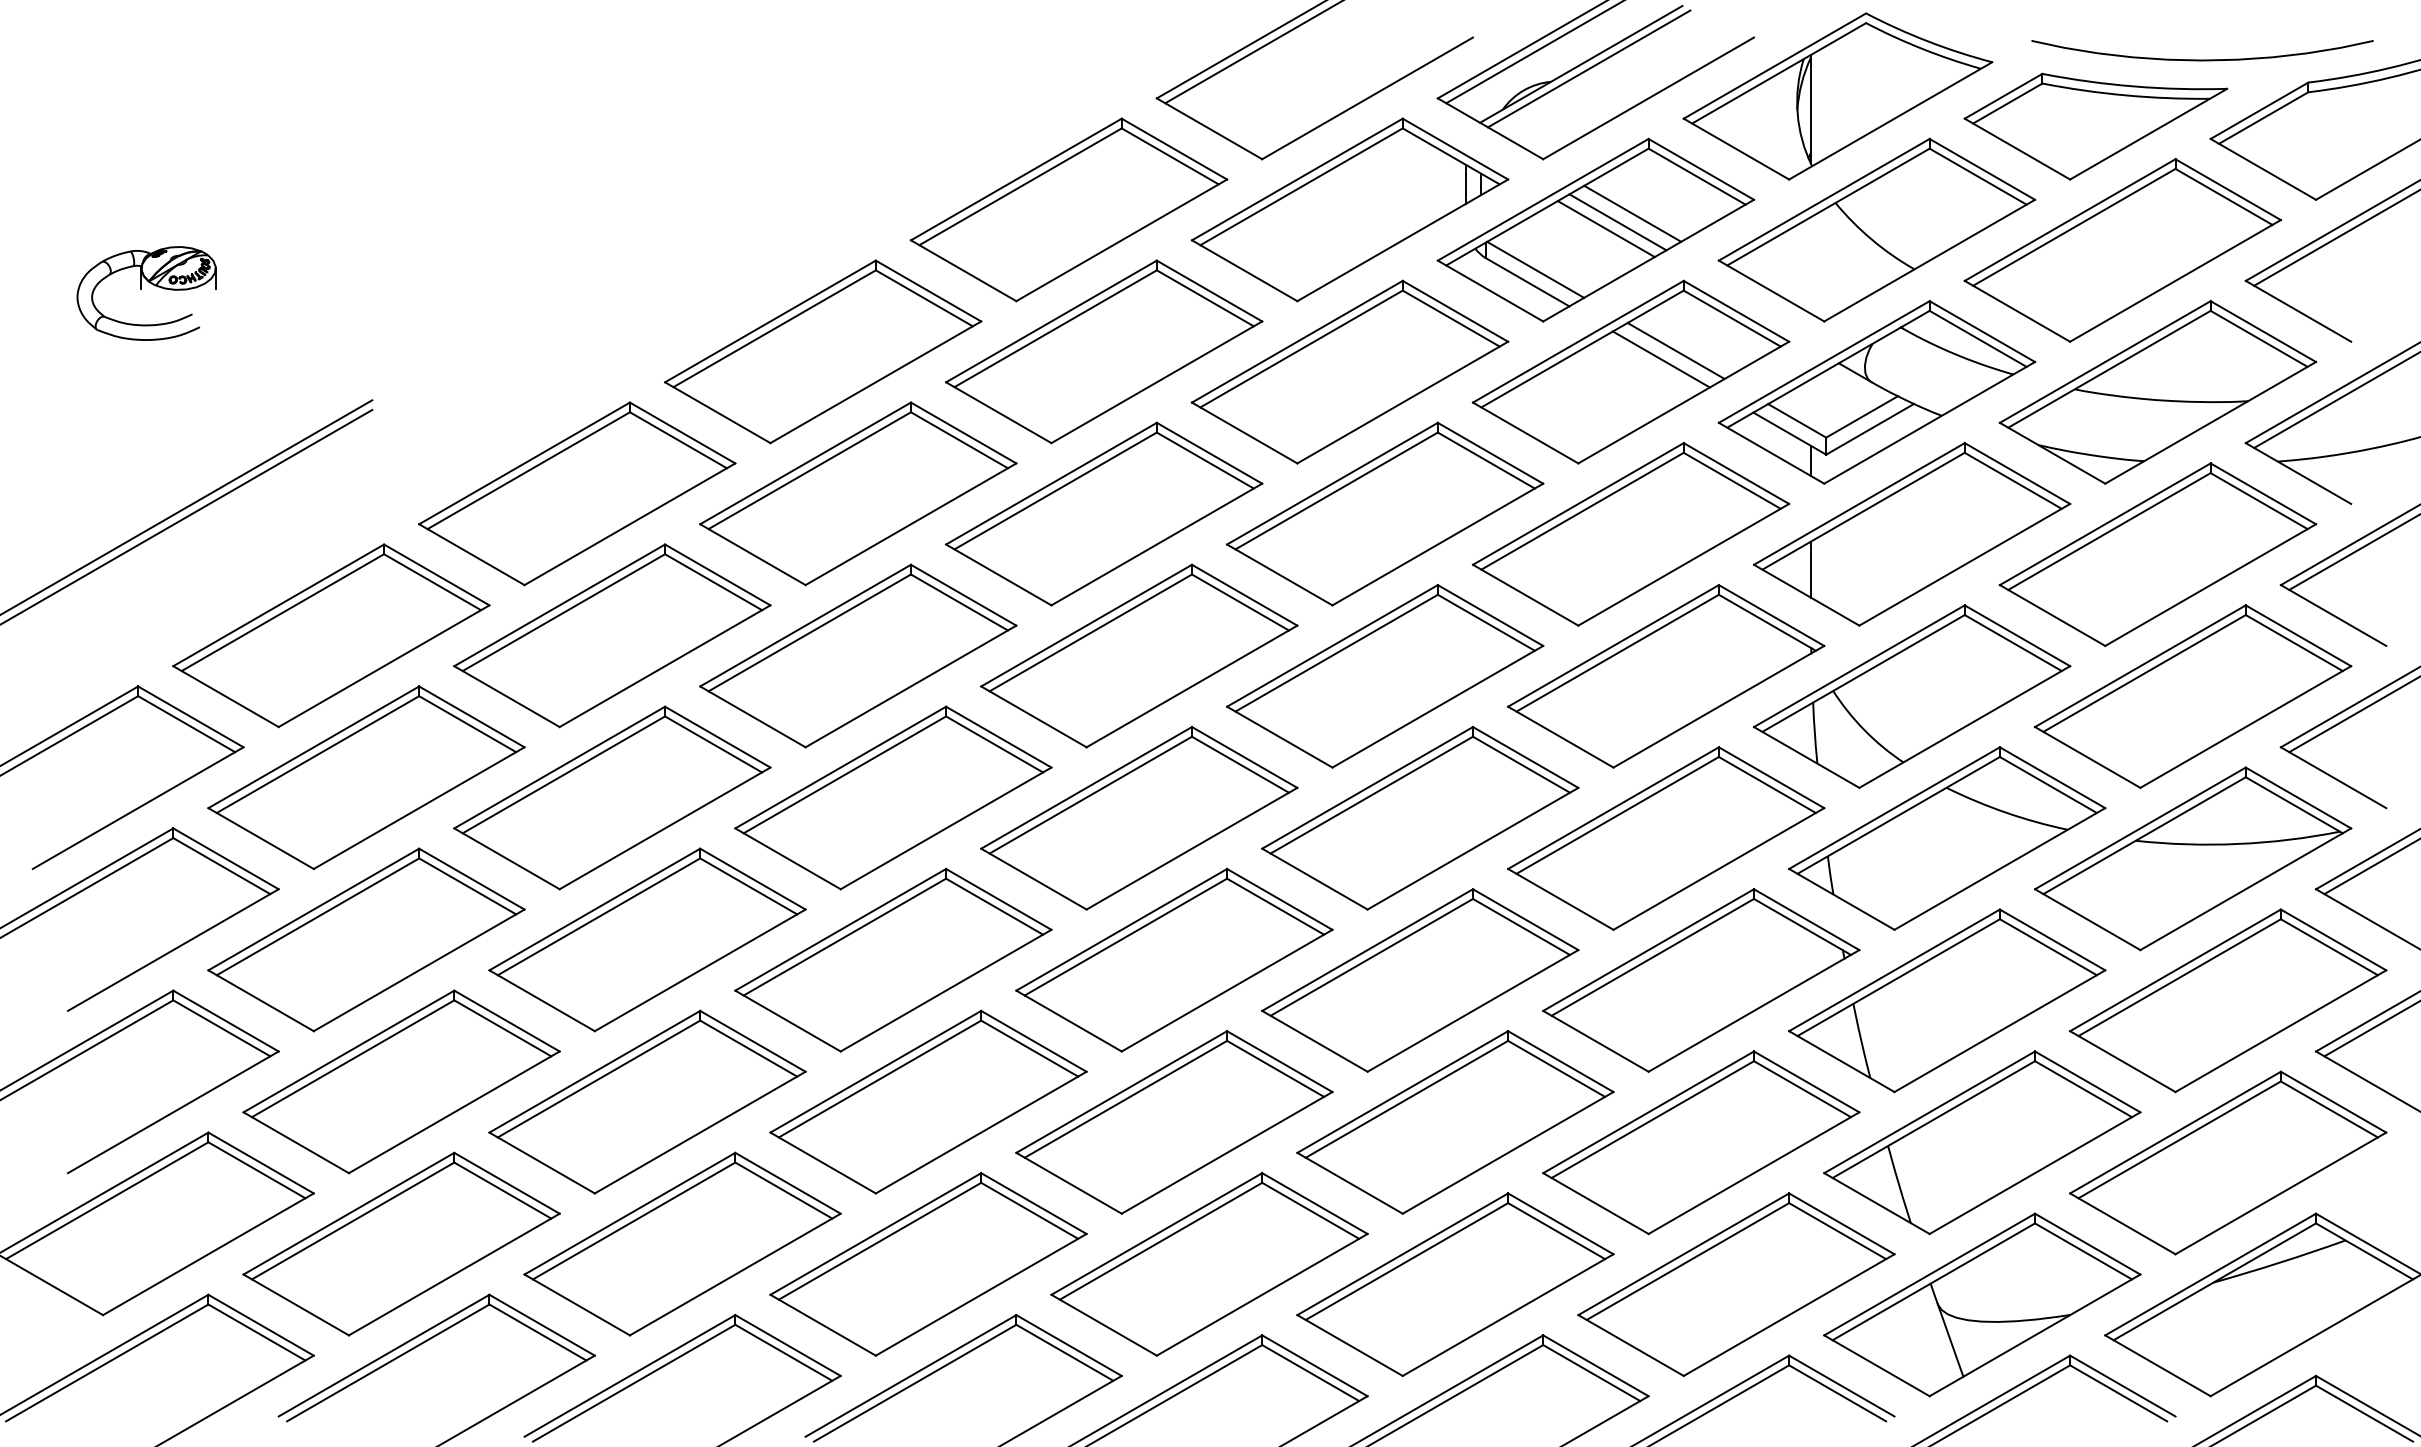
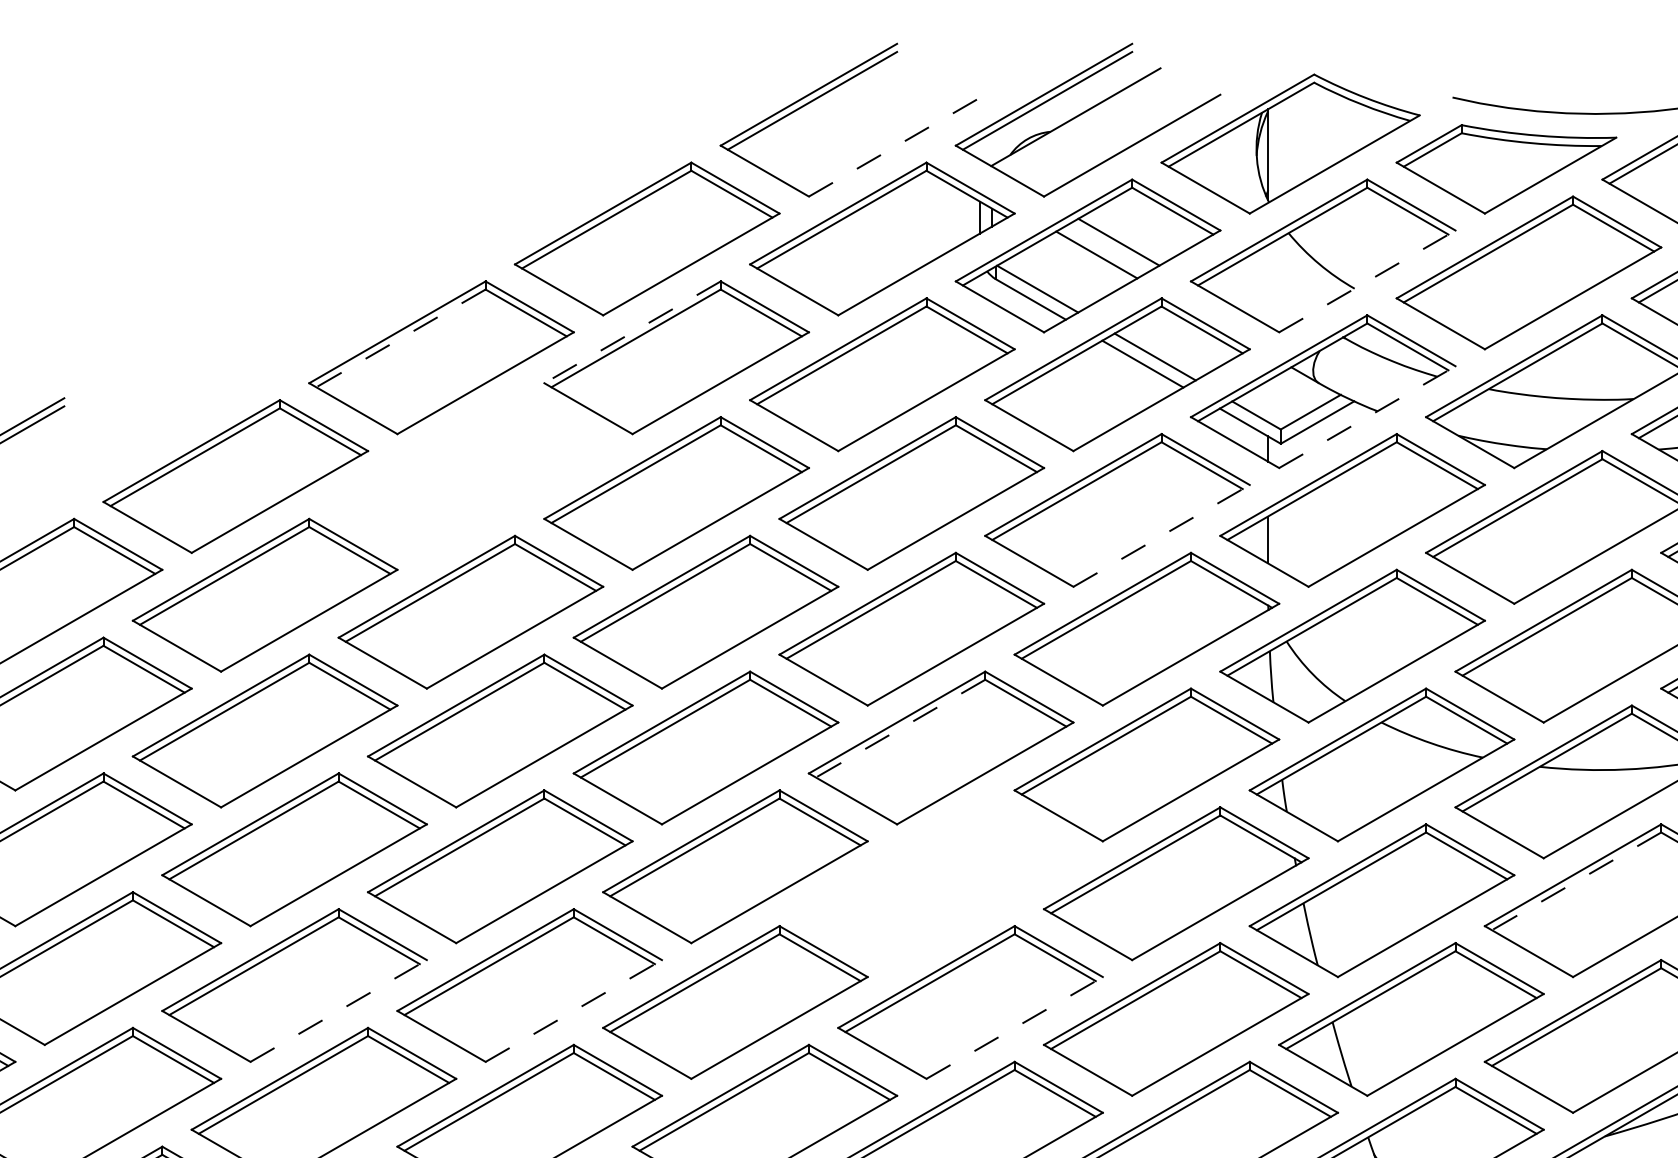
line: (1589, 68) -> (1082, 120), removed
line: (1367, 98) -> (897, 145), solid -> dashed
line: (1617, 222) -> (1106, 249), removed
line: (1929, 260) -> (1367, 281), solid -> dashed
line: (1051, 321) -> (632, 332), solid -> dashed
line: (774, 328) -> (400, 338), solid -> dashed
line: (1929, 422) -> (1367, 416), solid -> dashed
part: (858, 493) -> (471, 476), removed
line: (1683, 564) -> (1161, 535), solid -> dashed
line: (1371, 795) -> (900, 728), solid -> dashed
line: (2179, 977) -> (1576, 881), solid -> dashed
part: (1420, 980) -> (941, 883), removed
line: (700, 1132) -> (338, 1010), solid -> dashed
line: (981, 1132) -> (574, 1010), solid -> dashed
line: (1508, 1152) -> (1014, 1027), solid -> dashed

